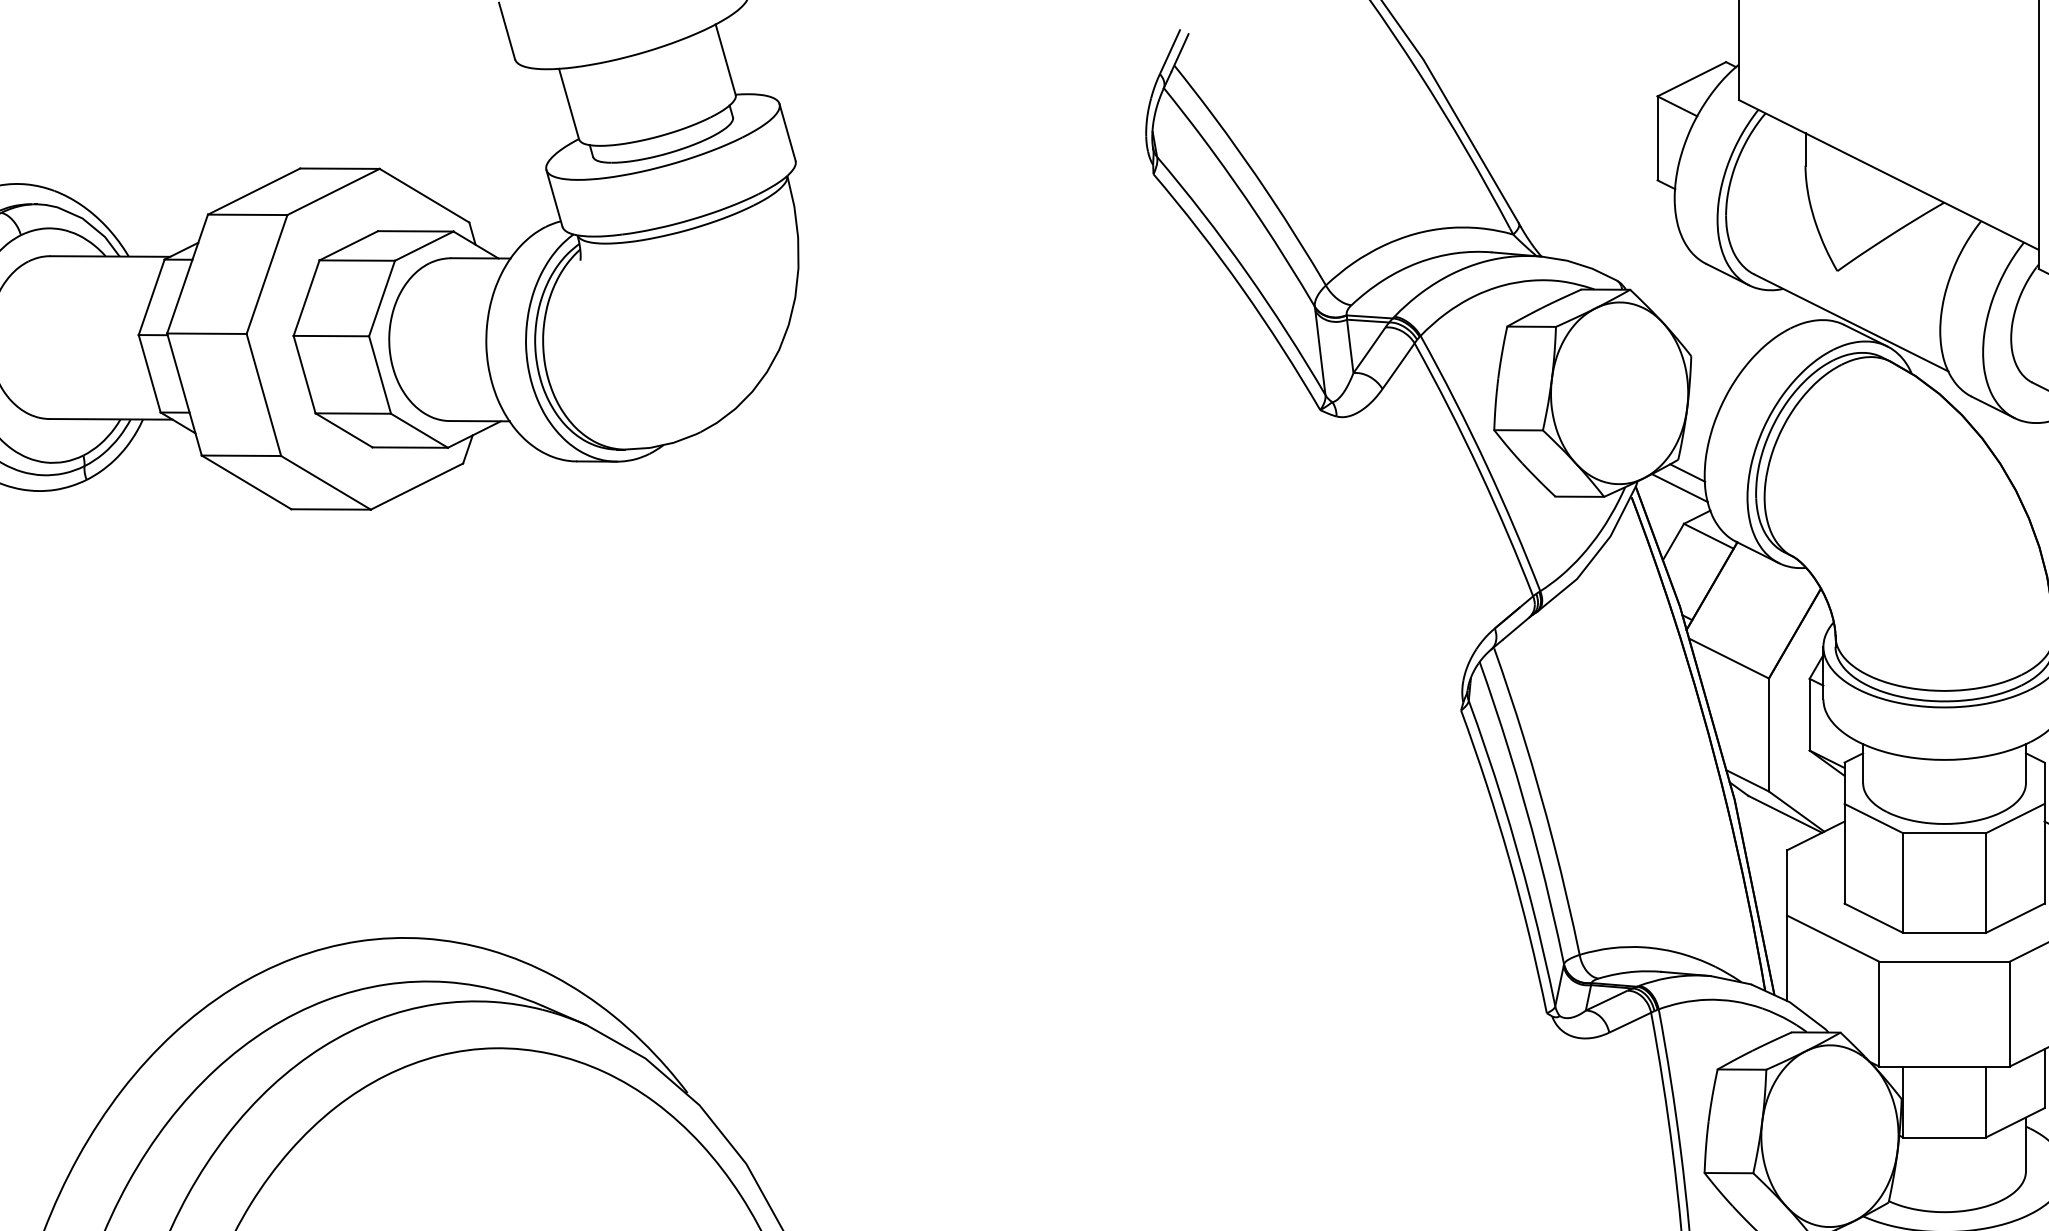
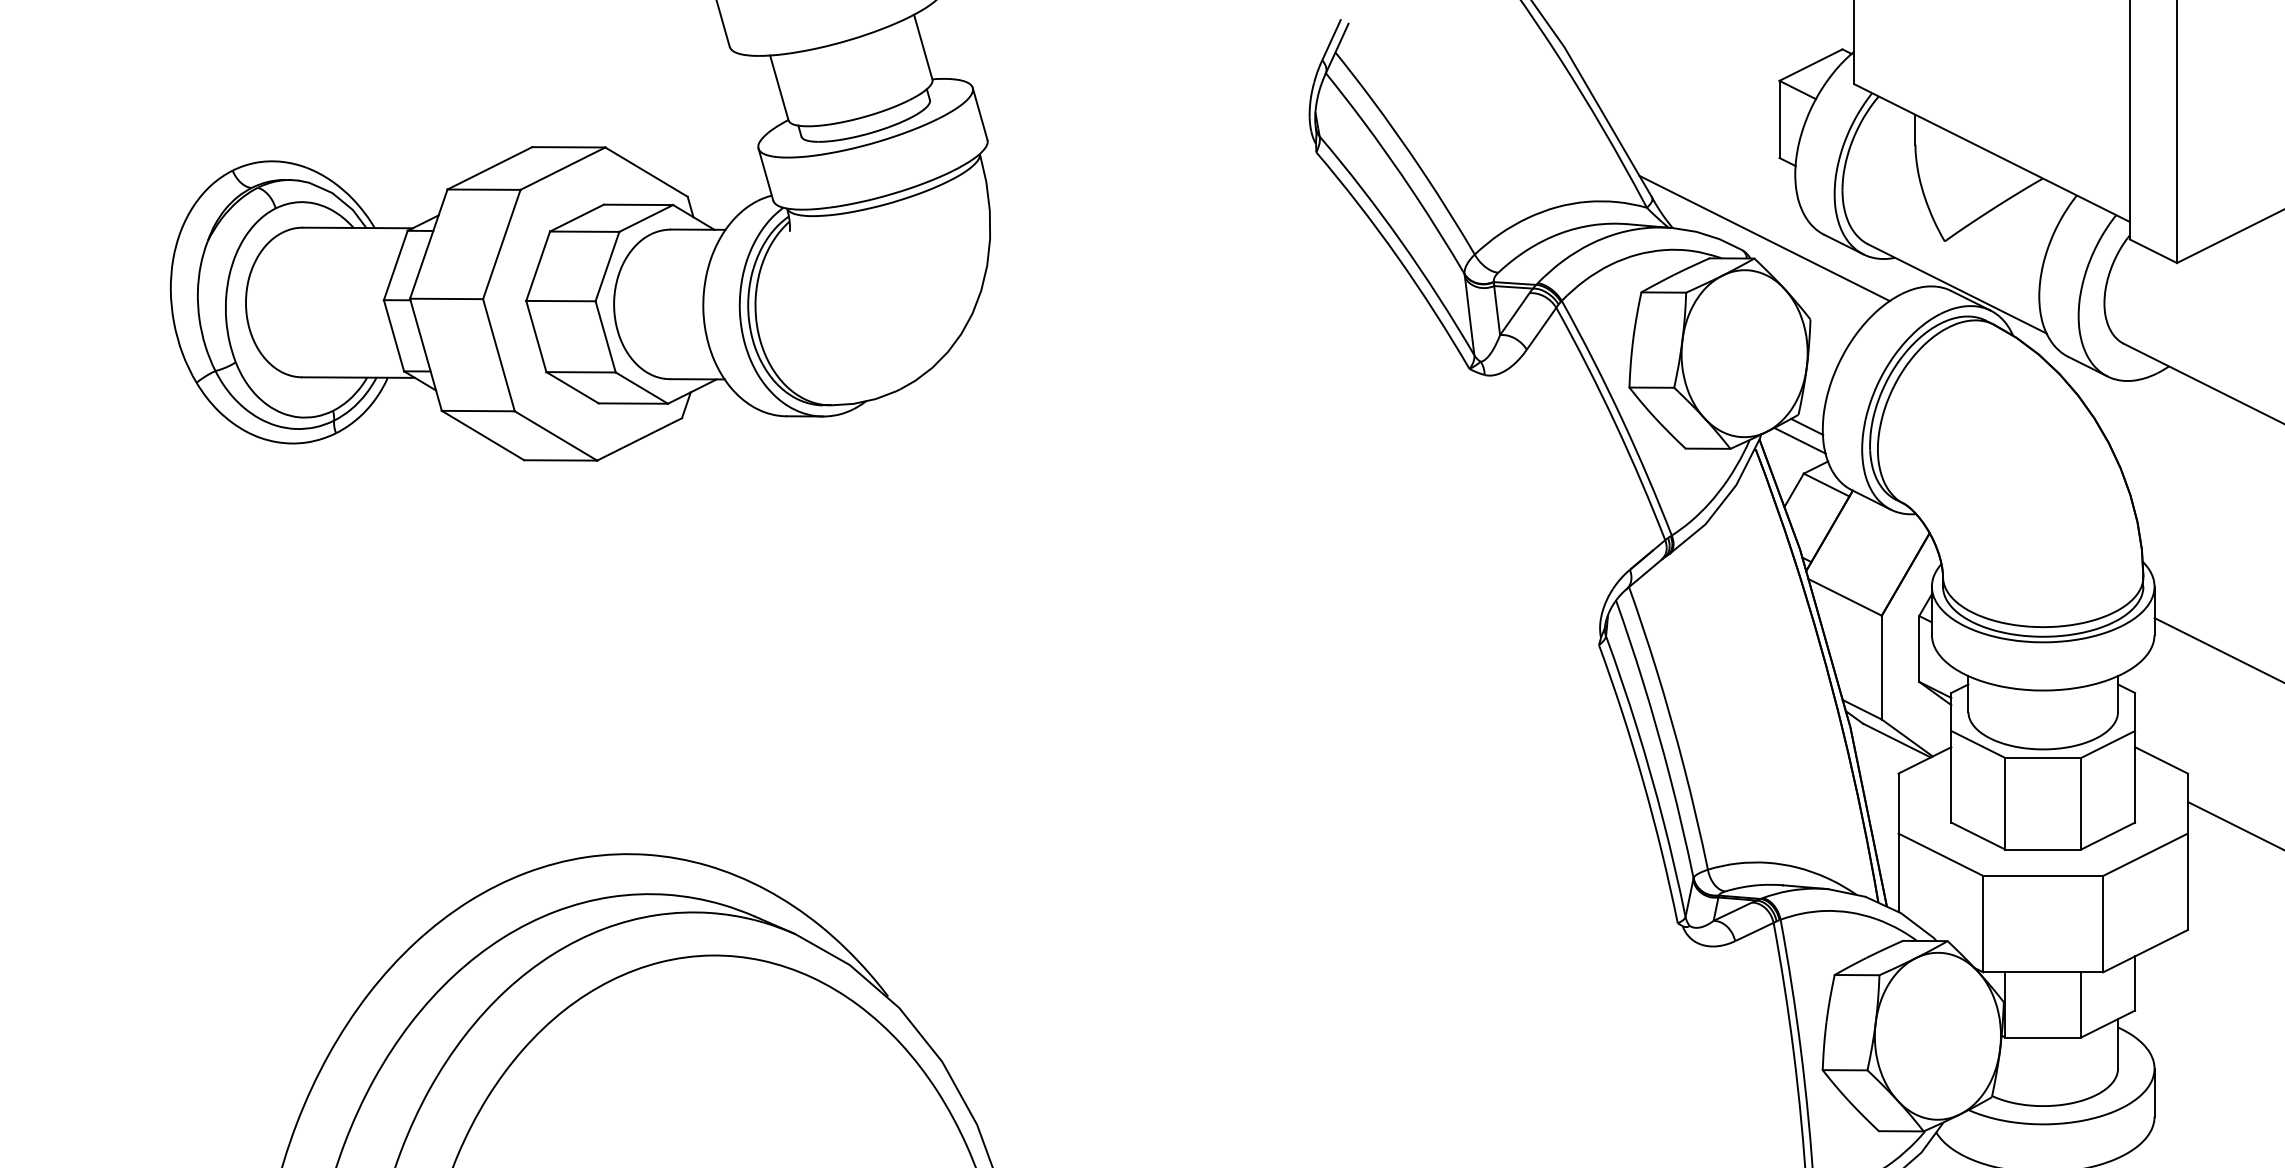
line: (1641, 267) -> (1764, 238), added

